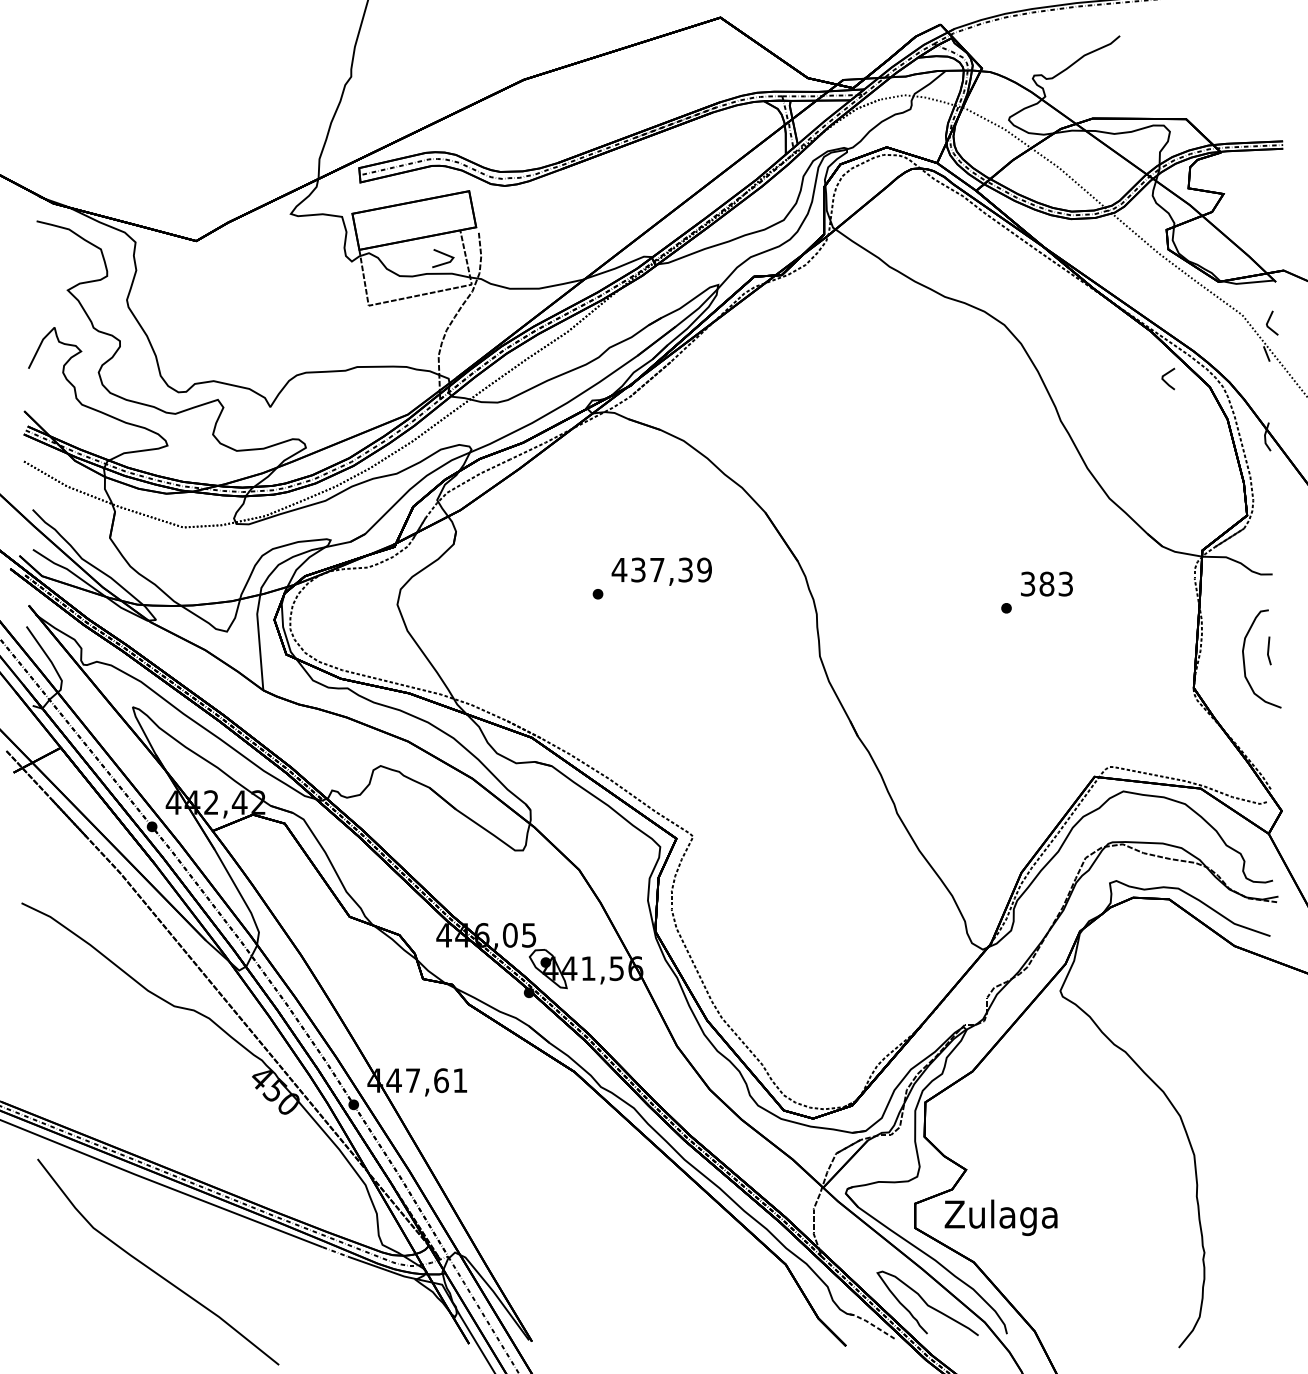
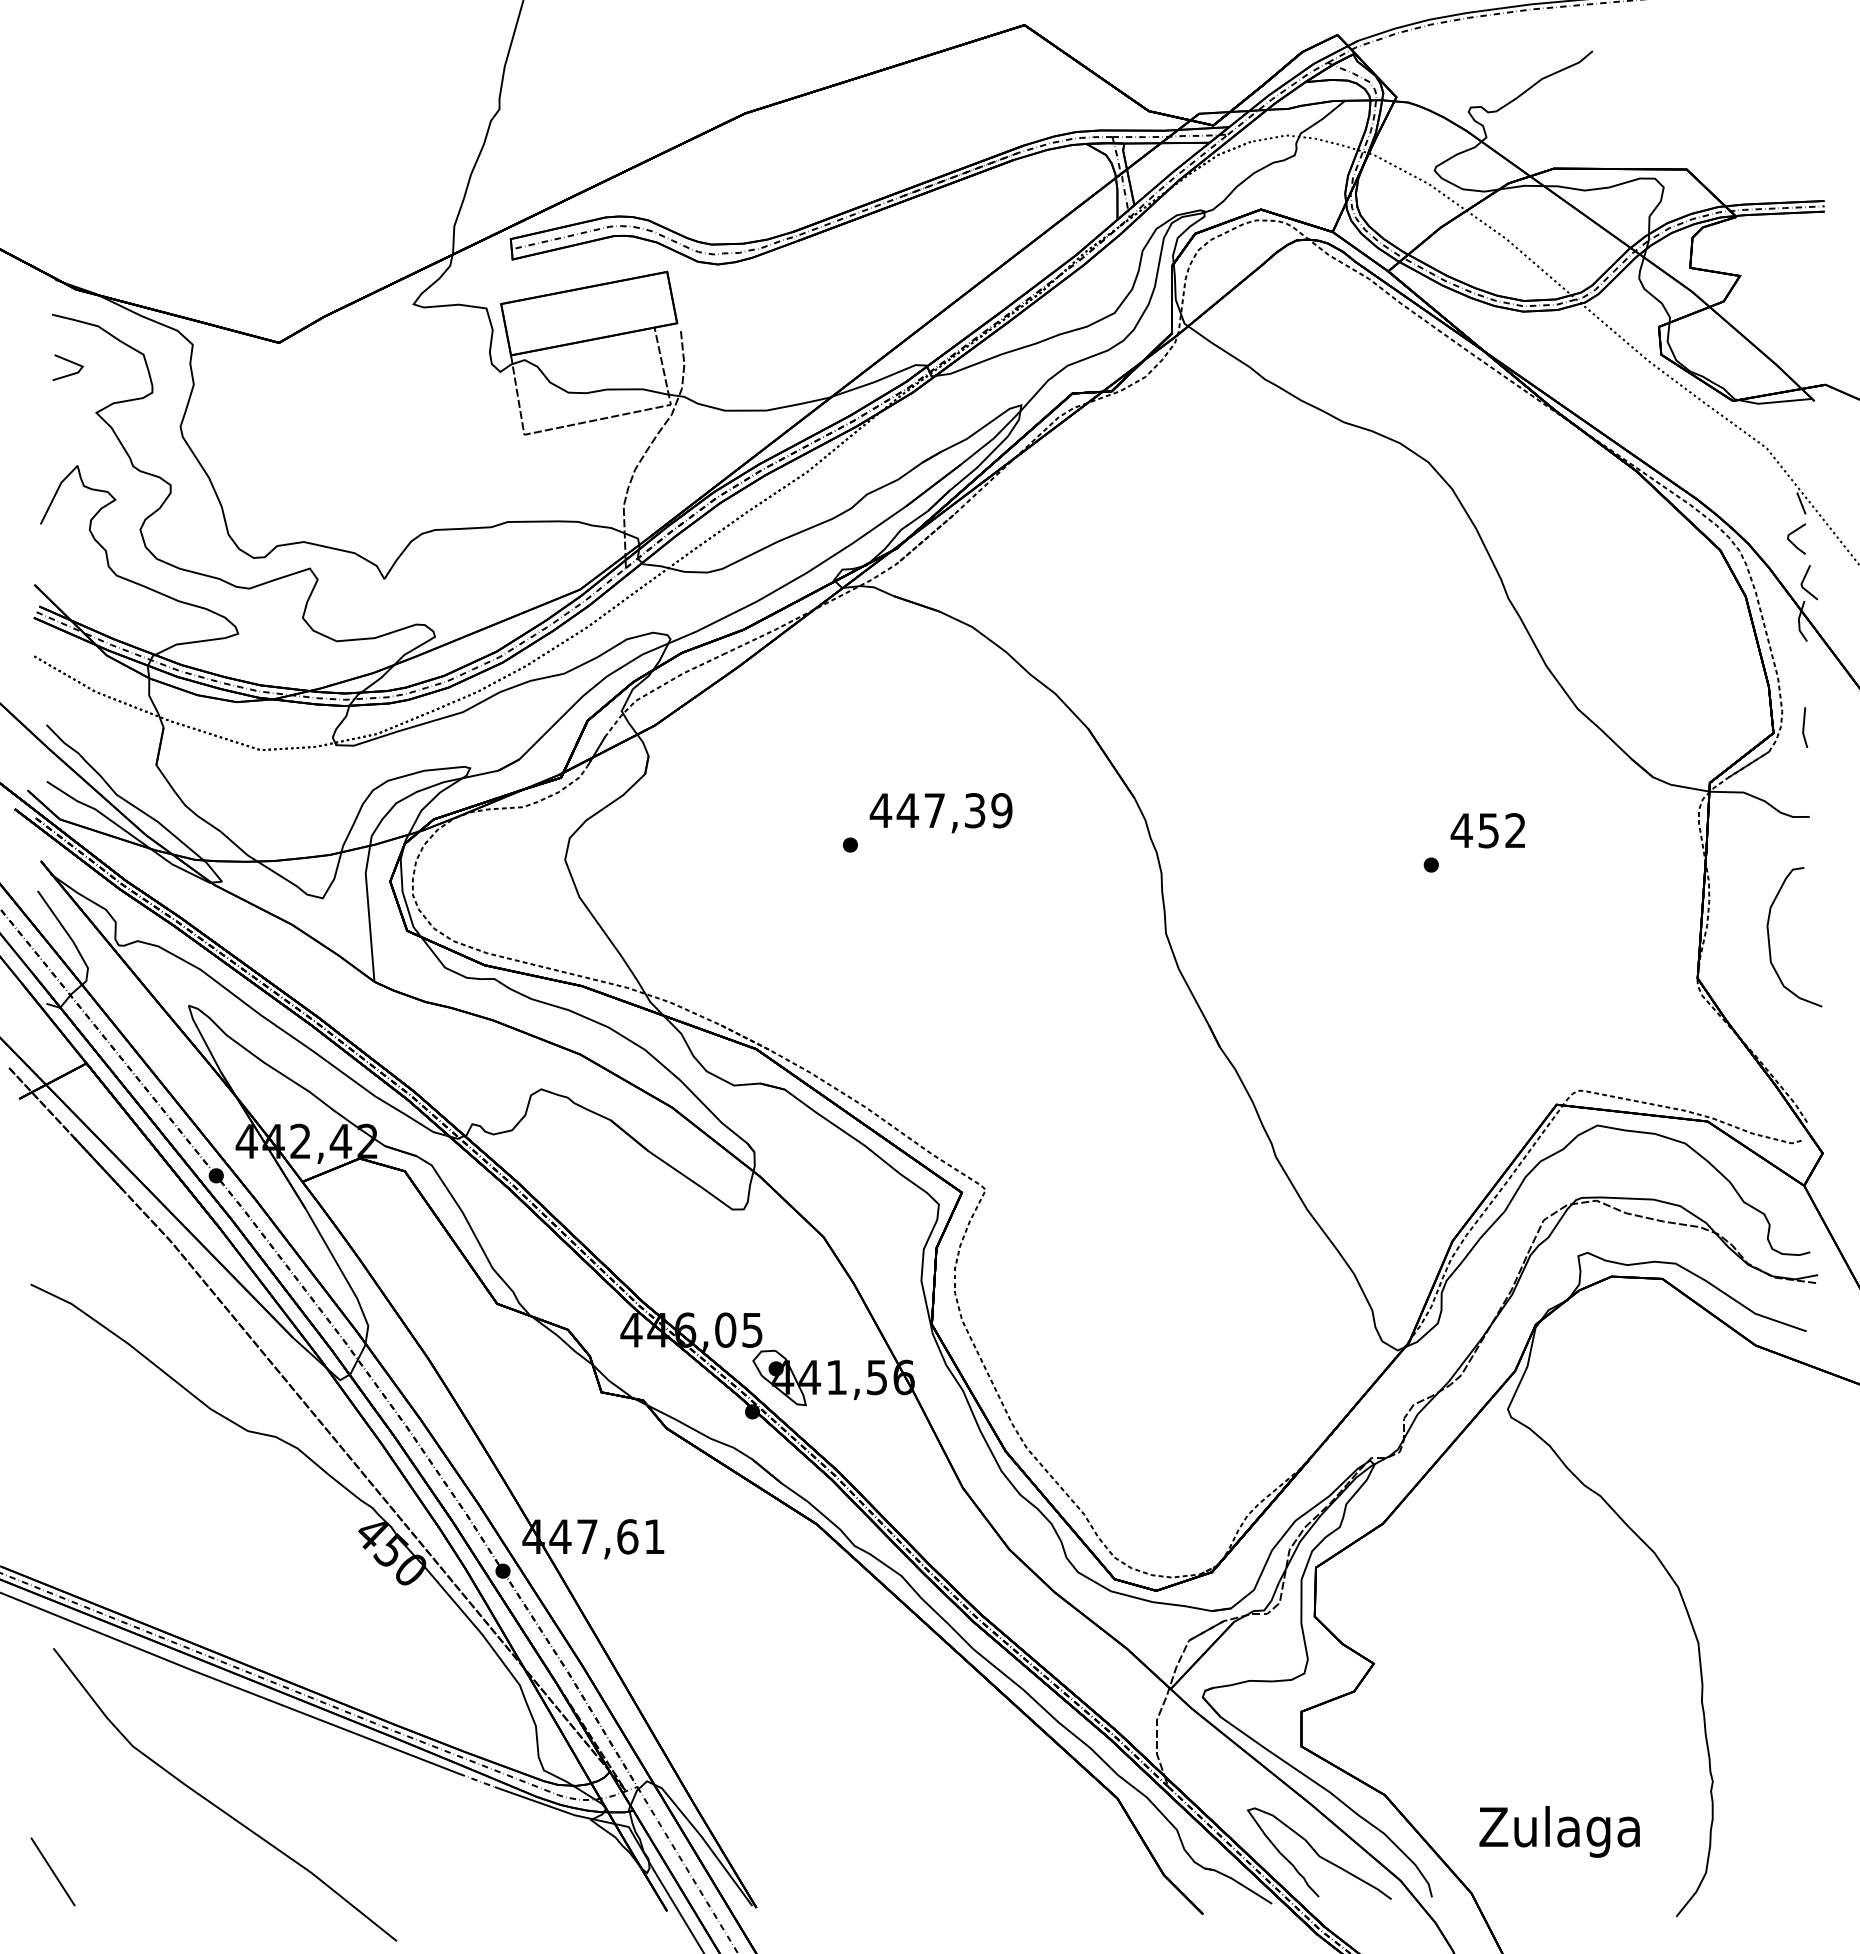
line: (444, 254) -> (69, 362), moved
line: (1268, 321) -> (1804, 580), moved
line: (1166, 381) -> (1793, 542), moved
text: (638, 569) -> (907, 810), 437,39 -> 447,39
text: (1046, 583) -> (1487, 830), 383 -> 452
line: (1268, 650) -> (1804, 727), moved
text: (1001, 1217) -> (1559, 1831), moved
line: (36, 1316) -> (52, 1871), added
line: (870, 1323) -> (1238, 1882), dashed -> solid

